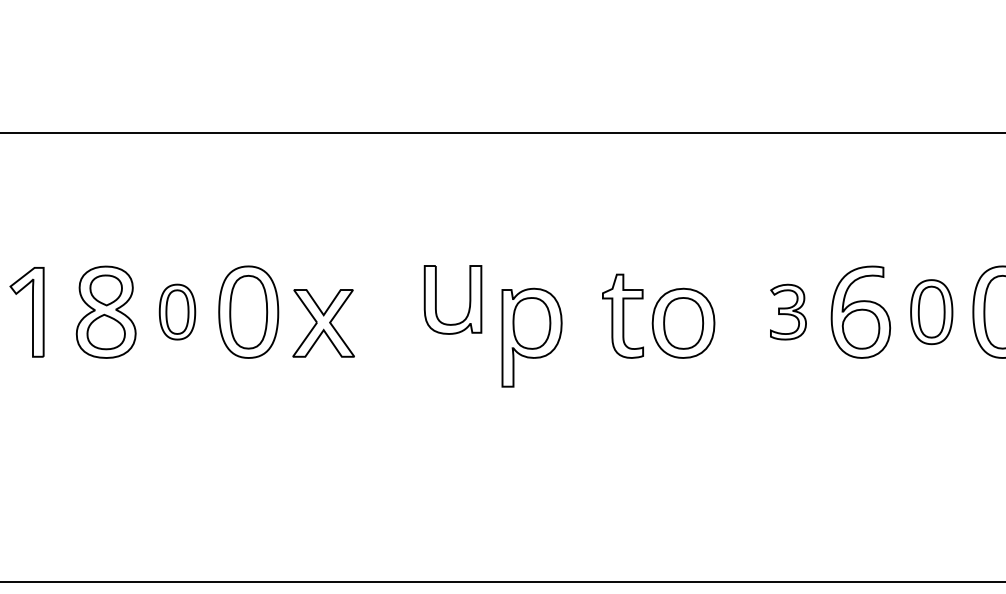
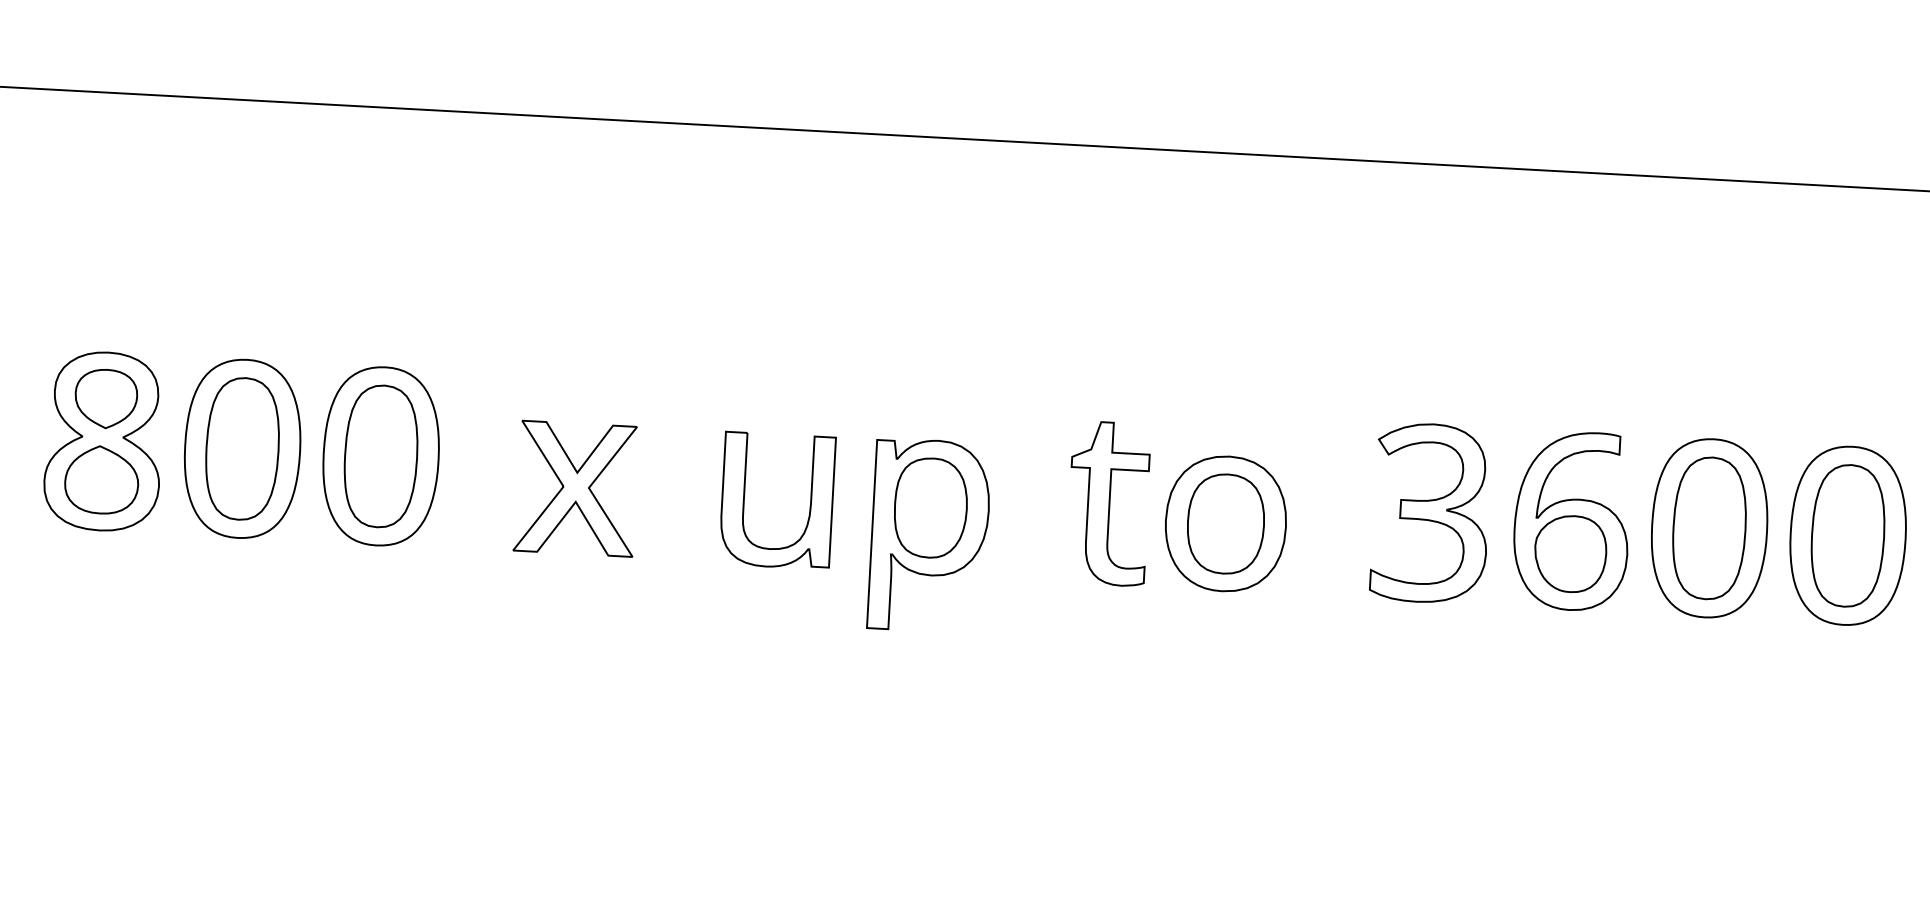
part: (436, 299) -> (745, 498), moved
part: (177, 311) -> (242, 447), size x1.67
part: (788, 311) -> (1431, 511), size x1.67
part: (931, 311) -> (1709, 526), size x1.43
part: (323, 323) -> (576, 488), moved

